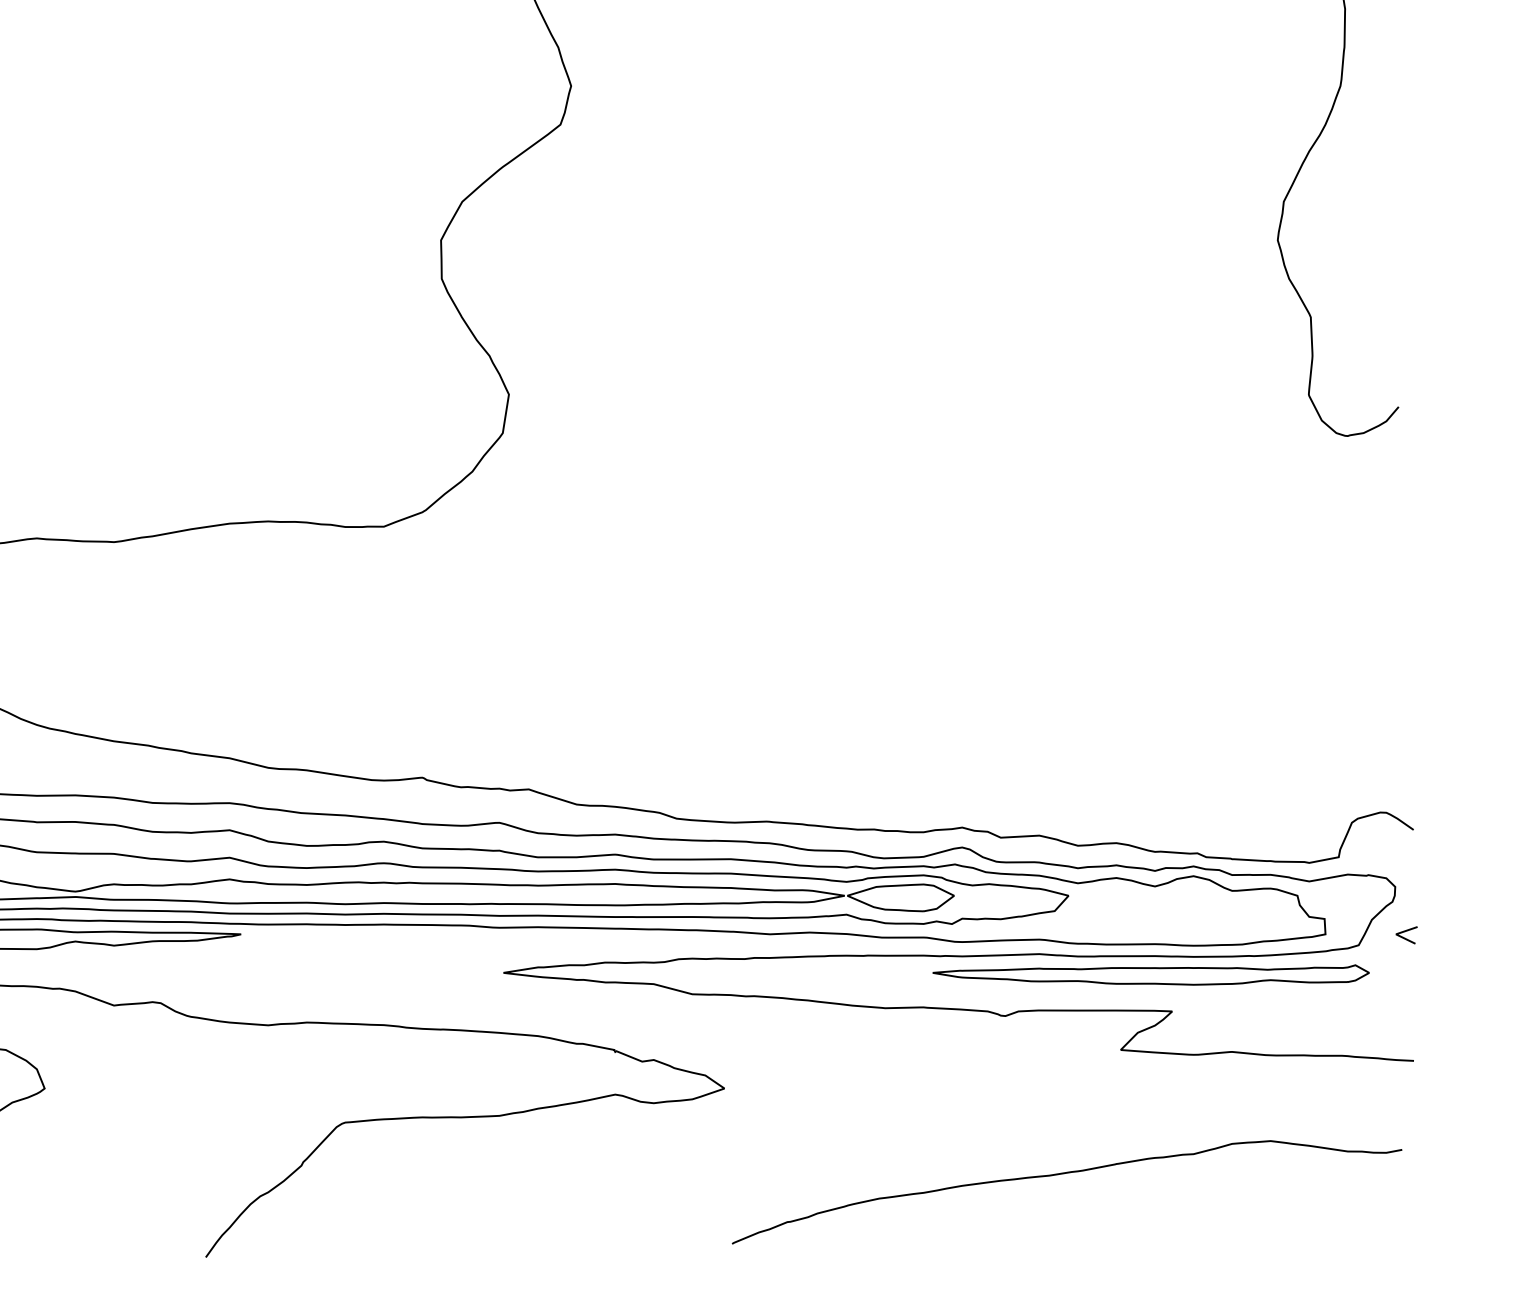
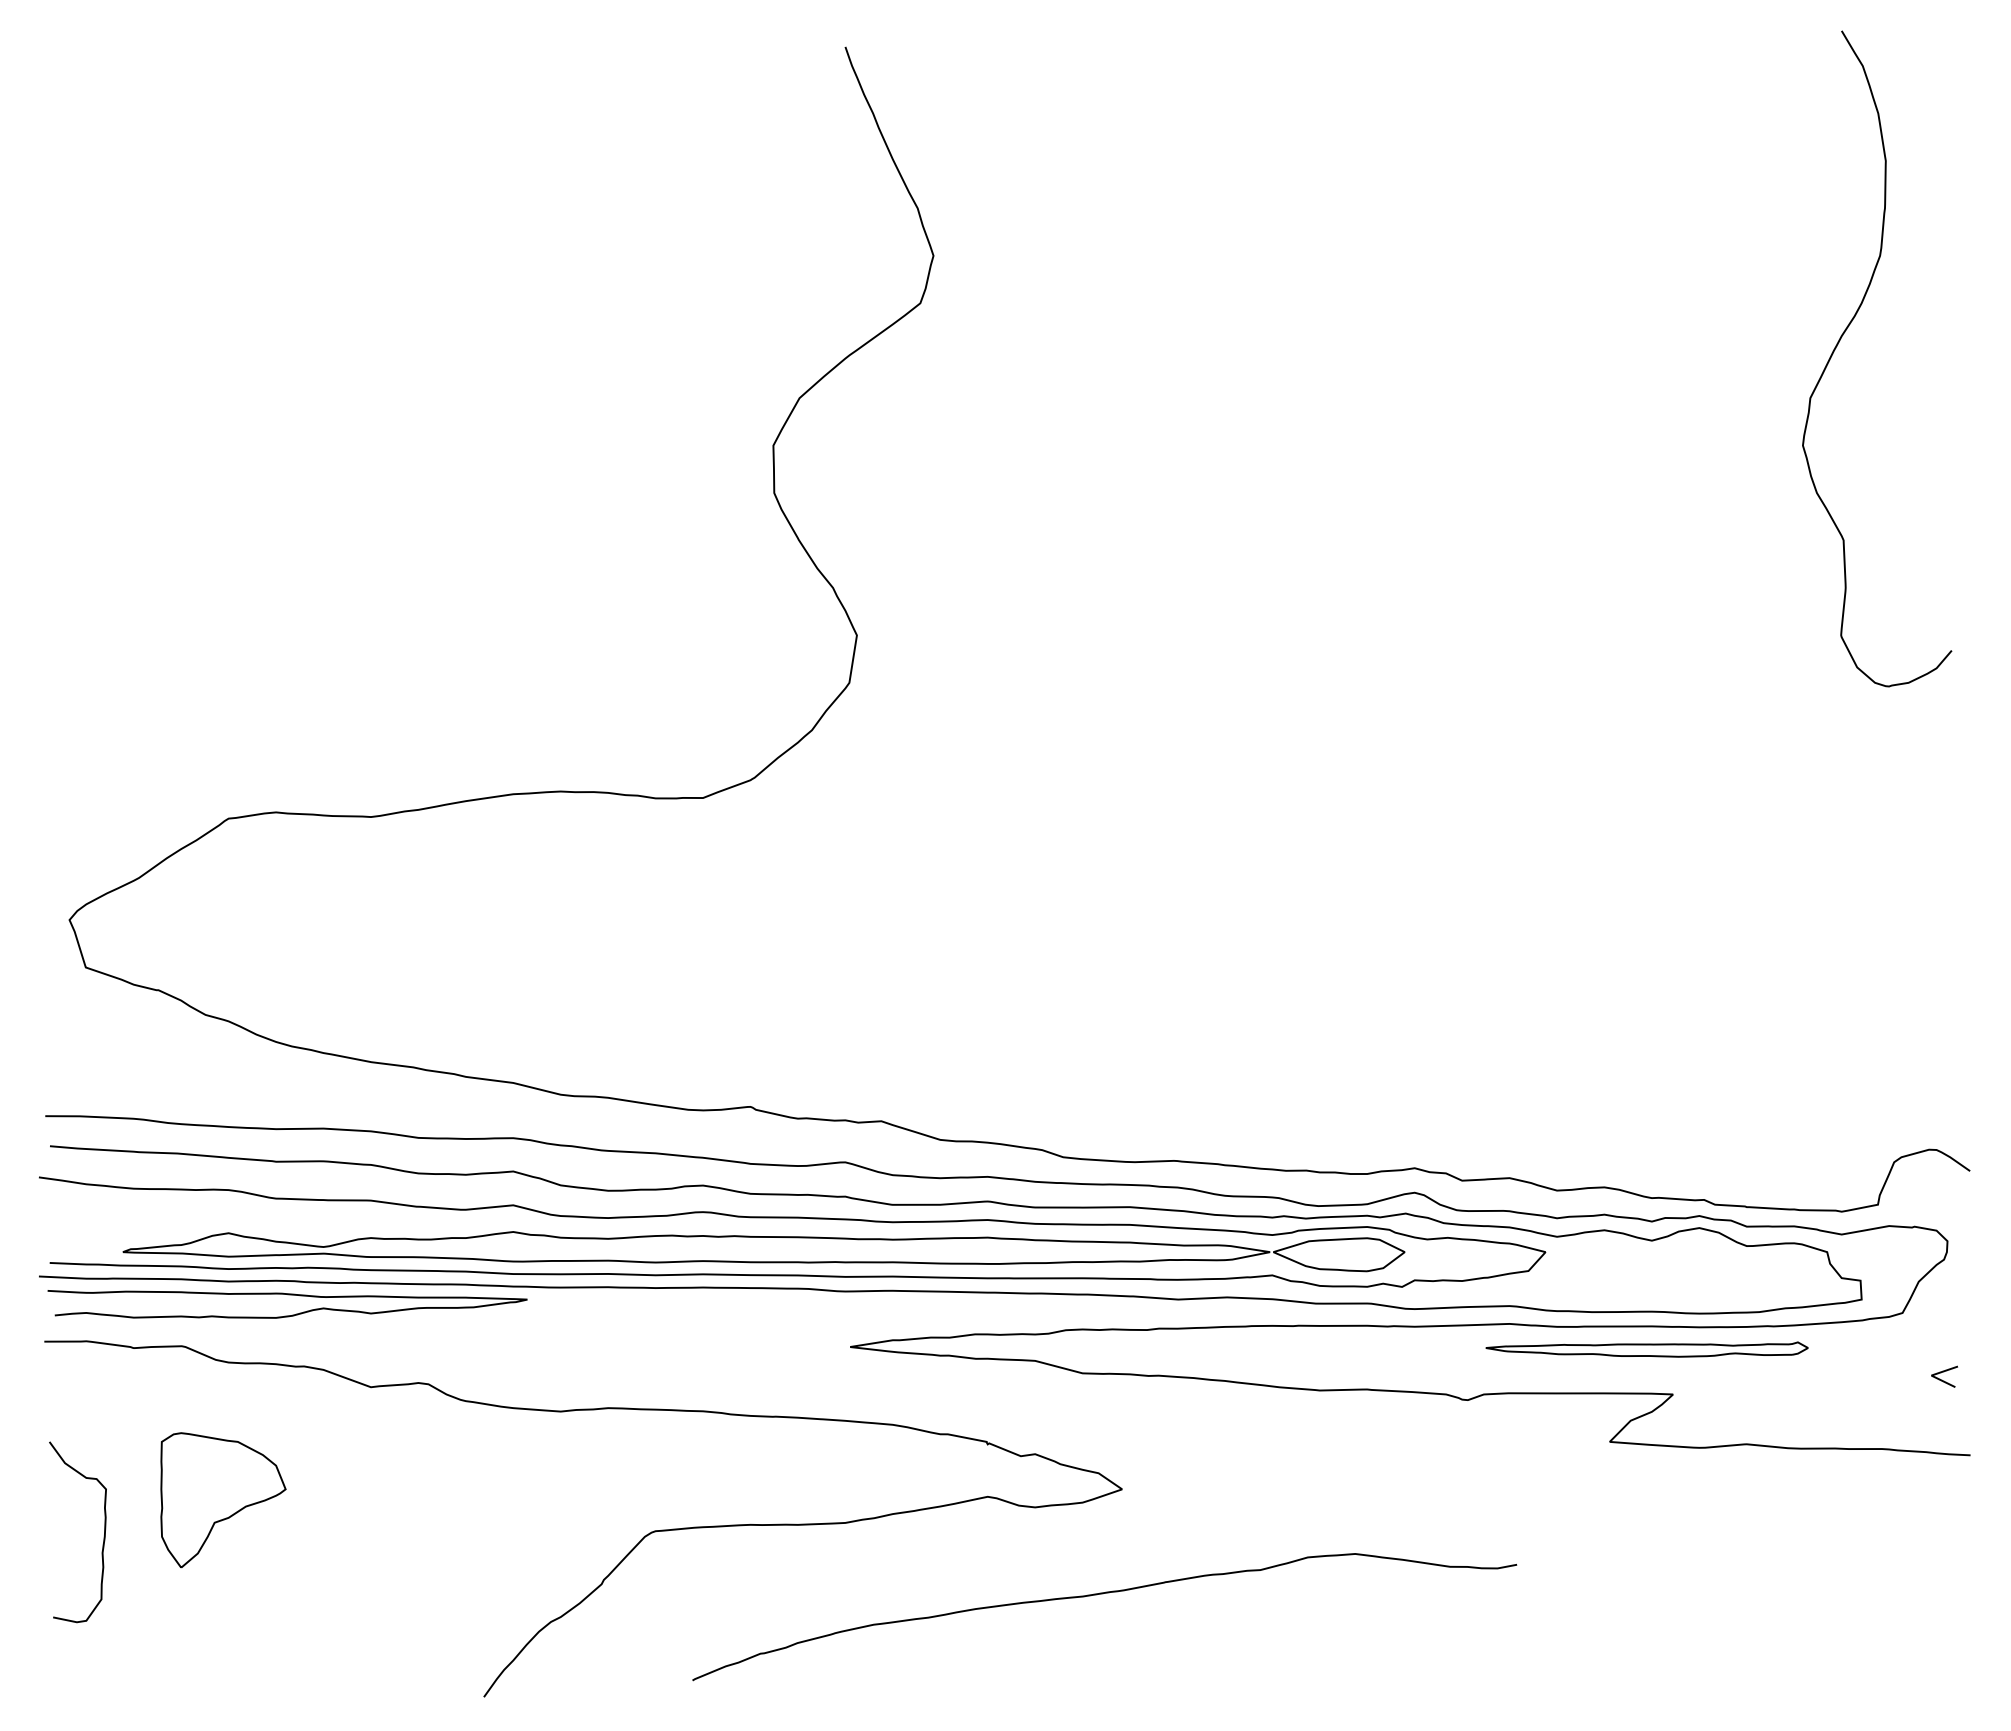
line: (1405, 937) -> (1942, 1379), moved
part: (1150, 974) -> (1646, 1349), size x0.6
curve: (1066, 1174) -> (1103, 1594), moved

